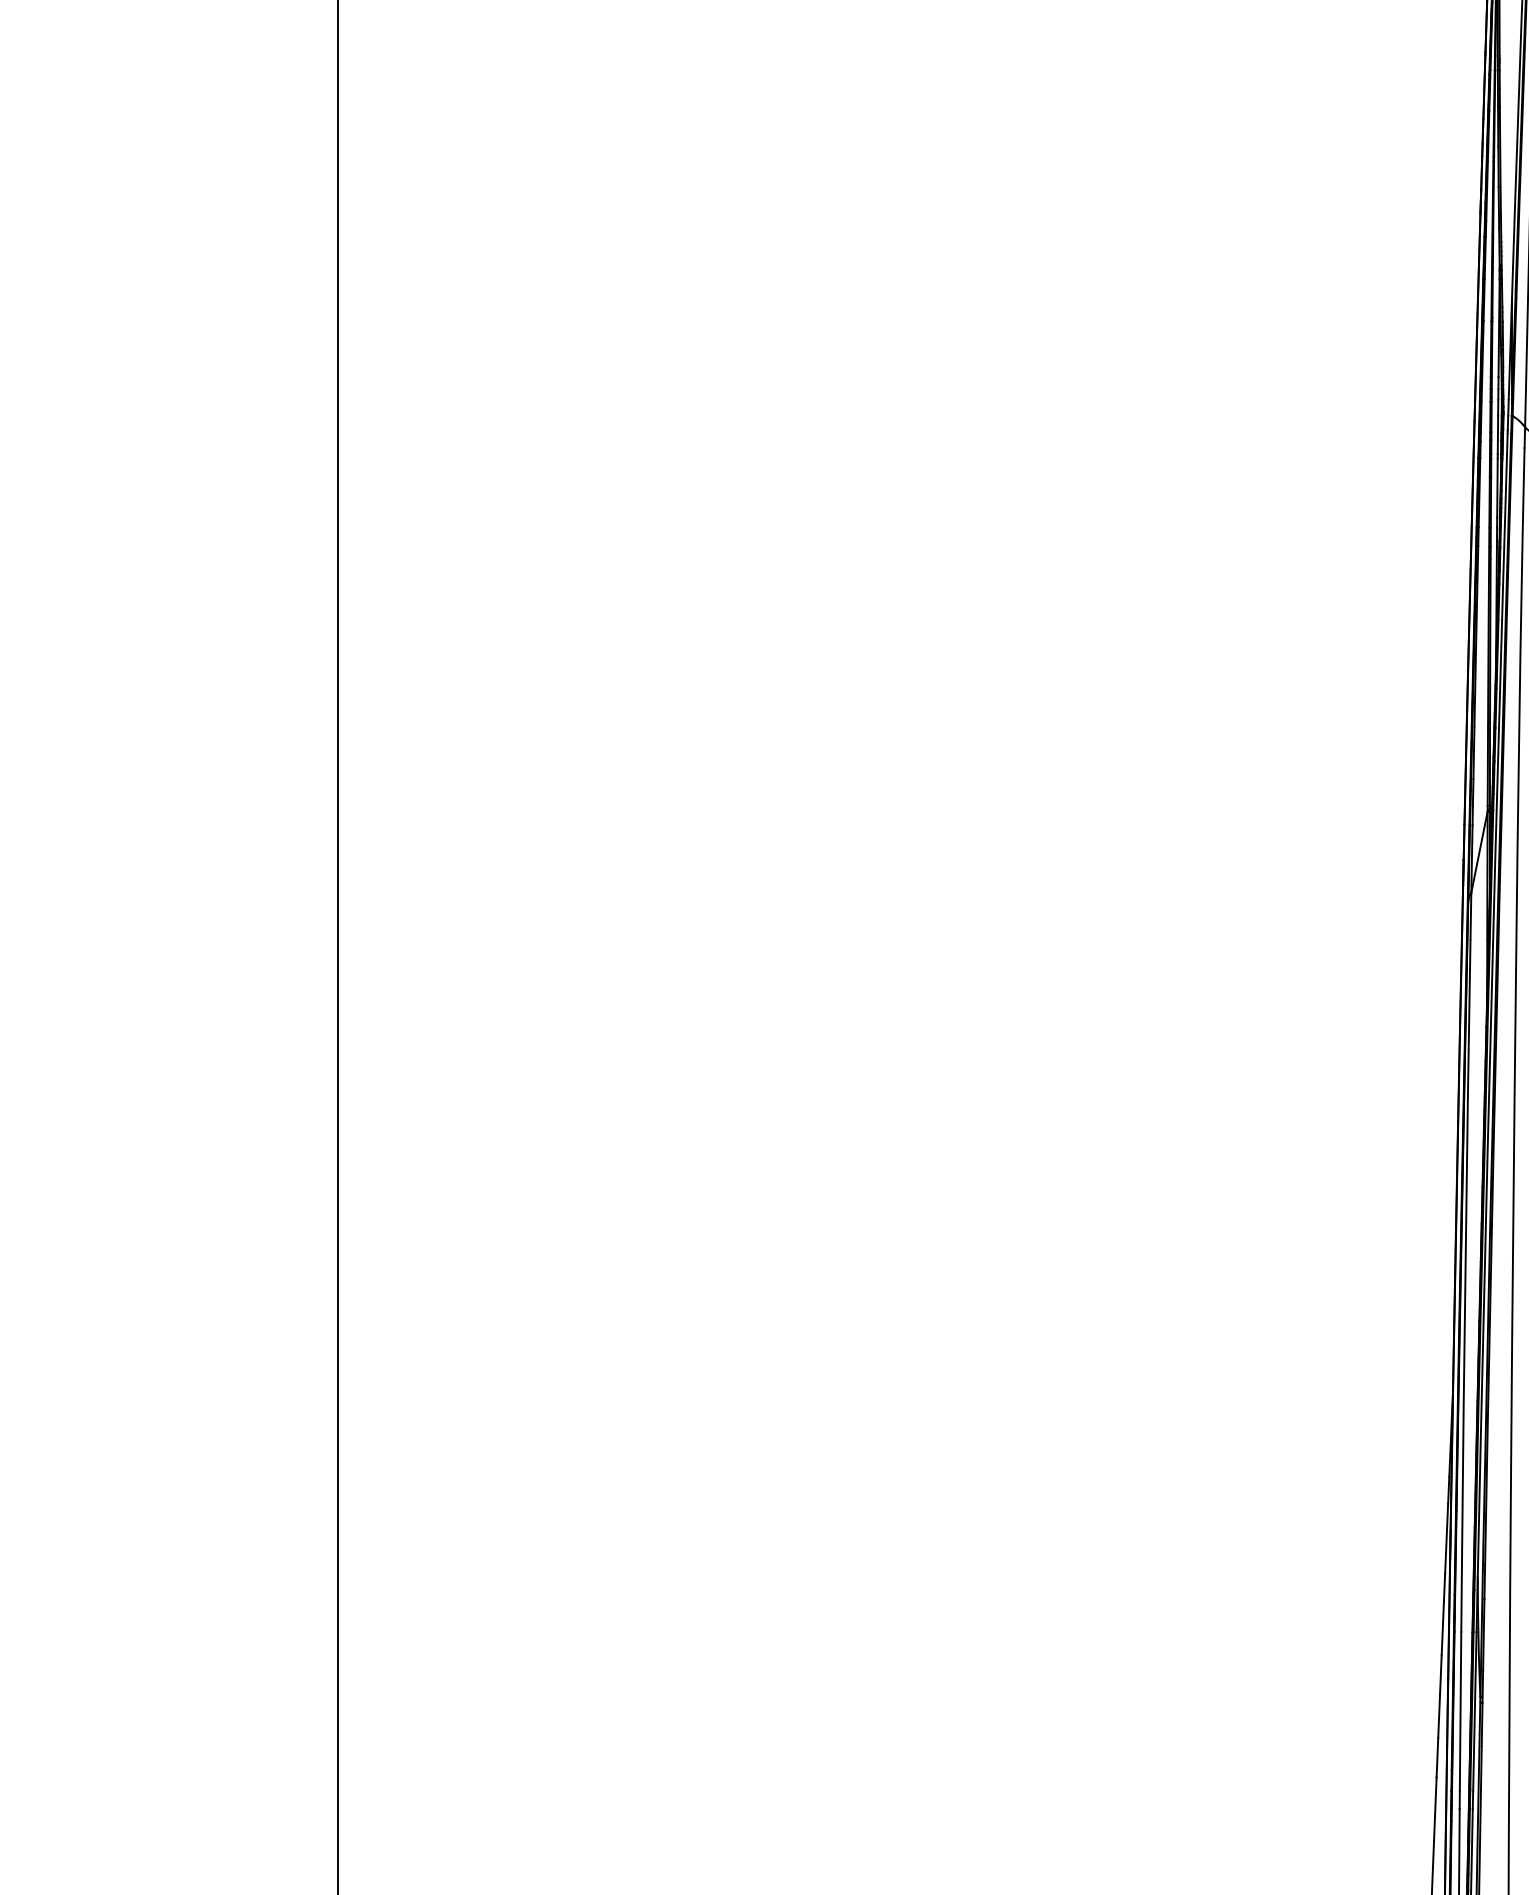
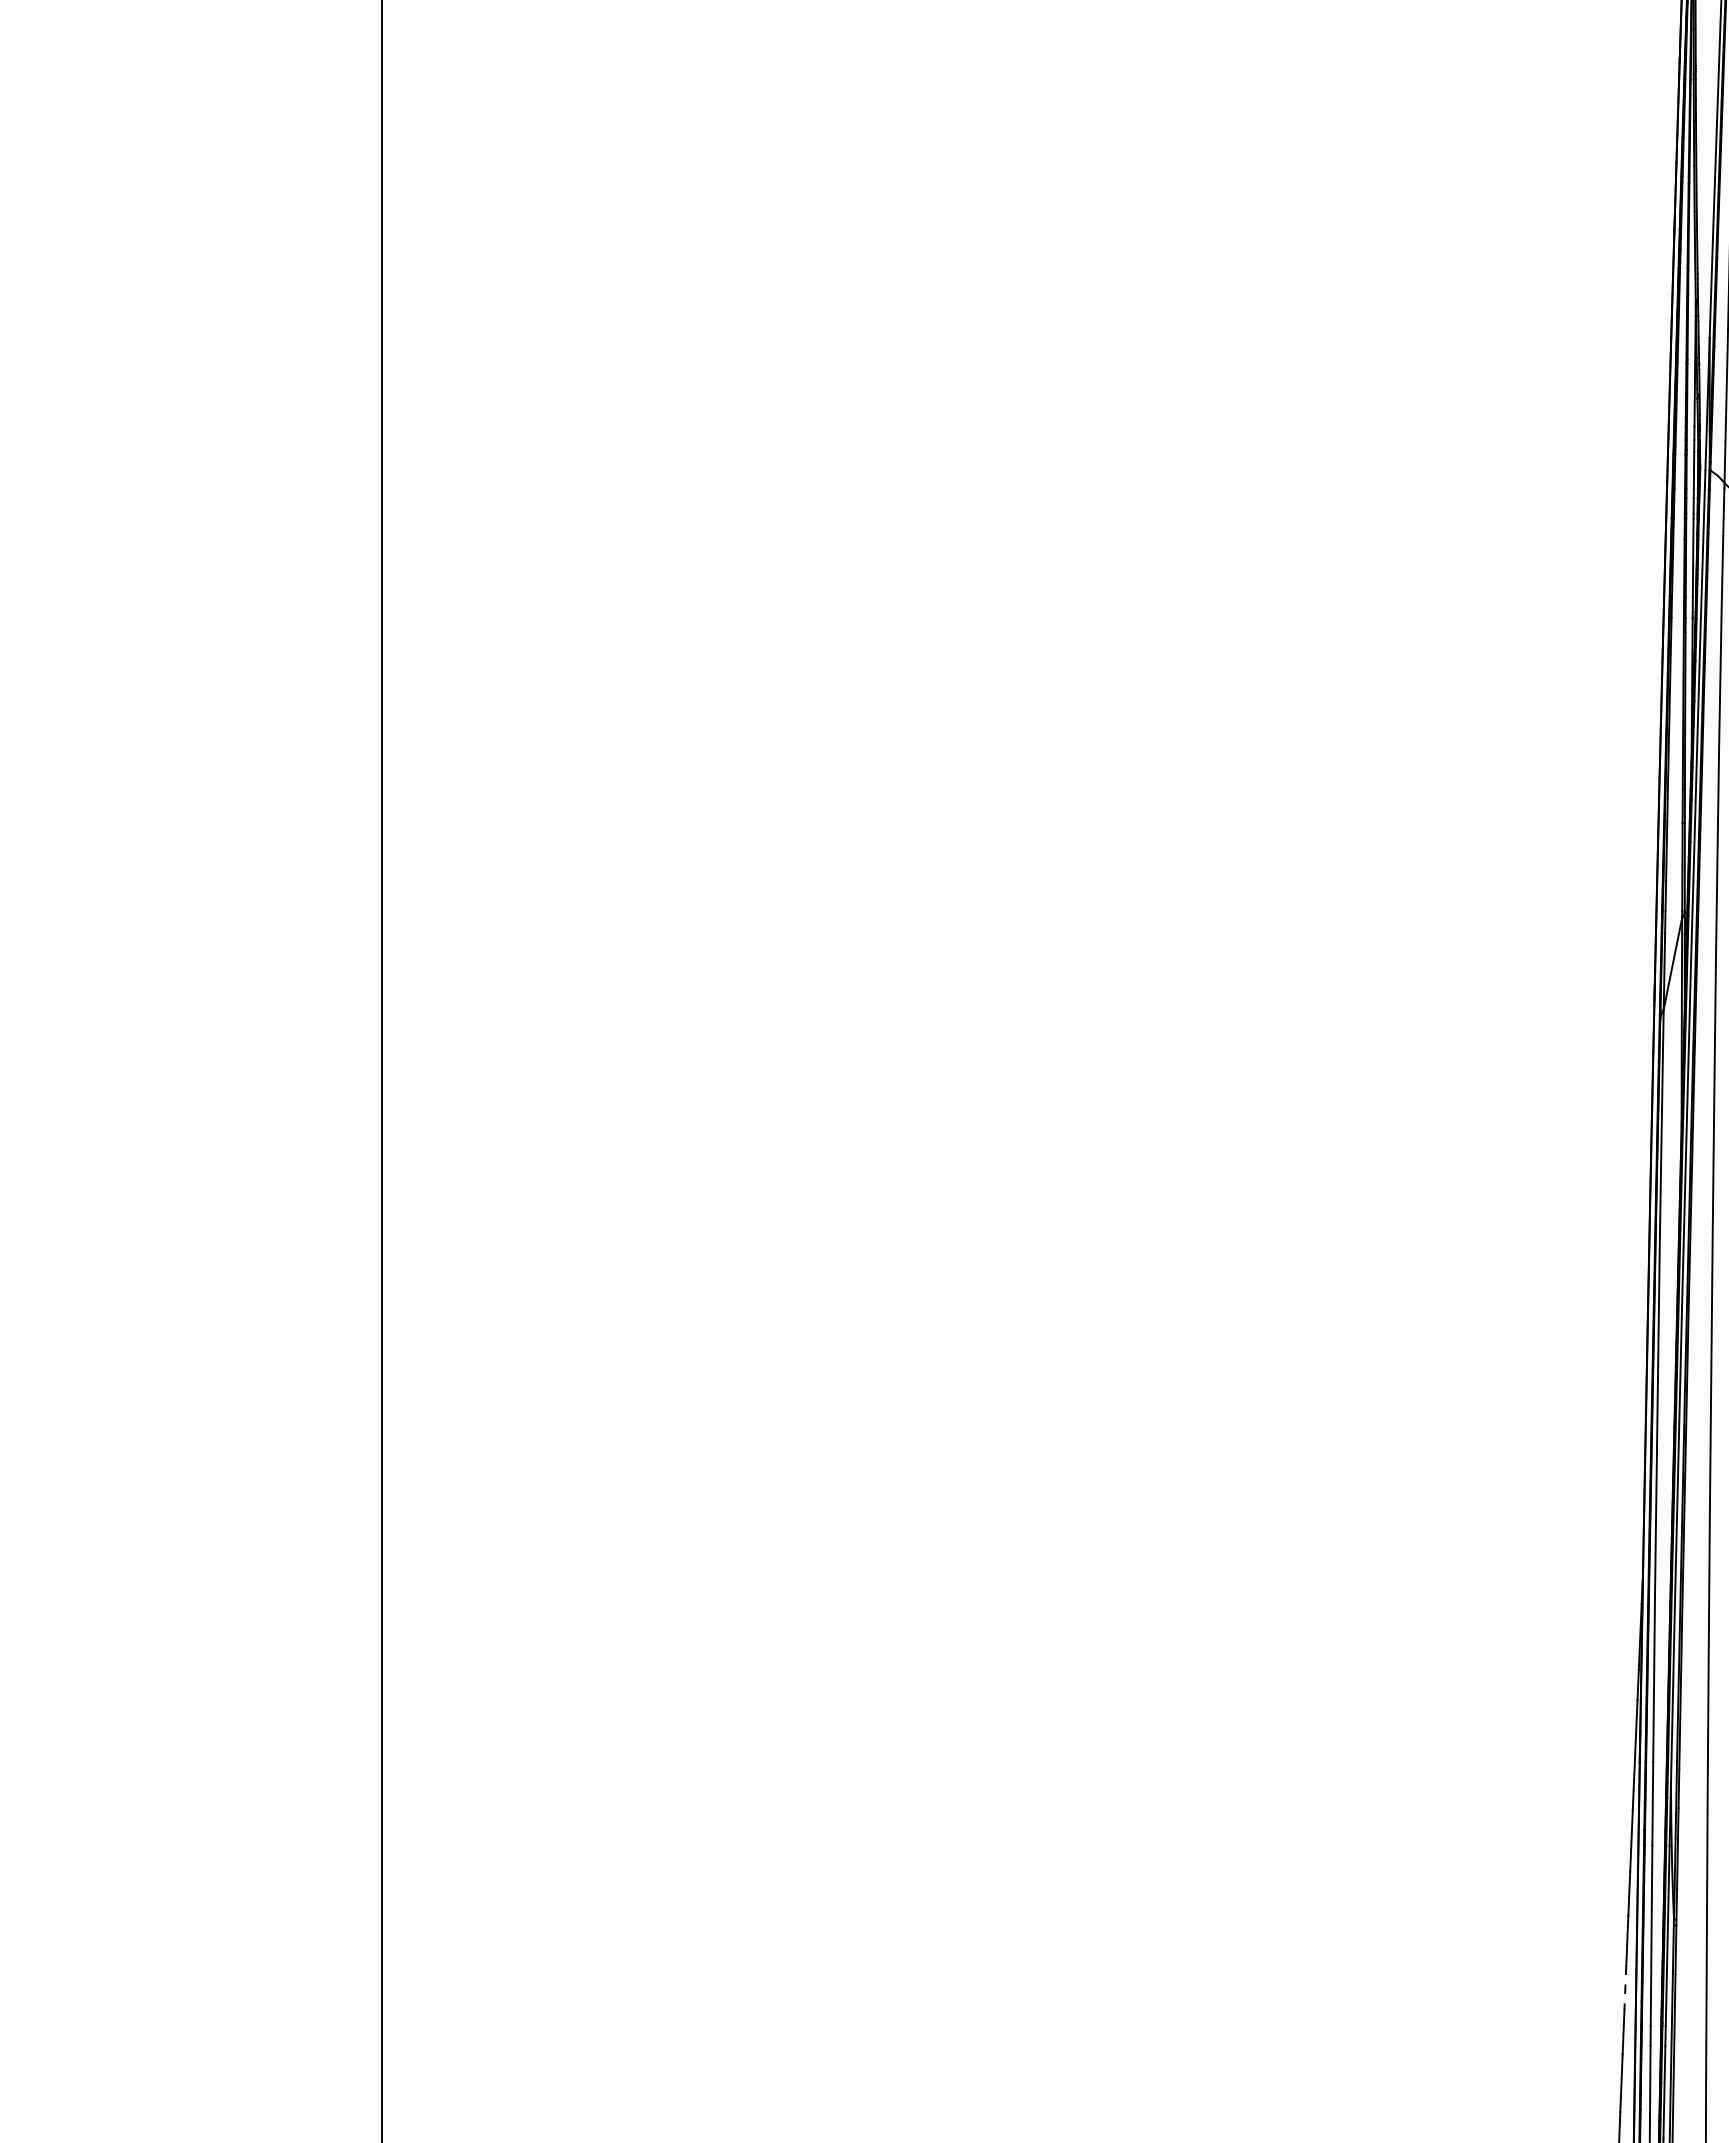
line: (1437, 1758) -> (1625, 1988), solid -> dashed

